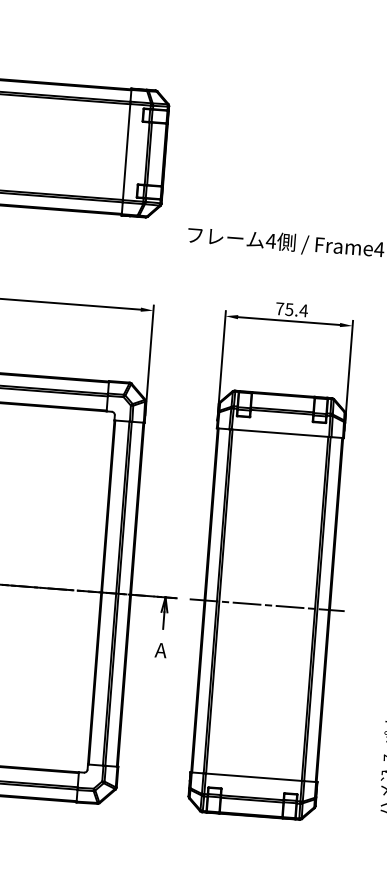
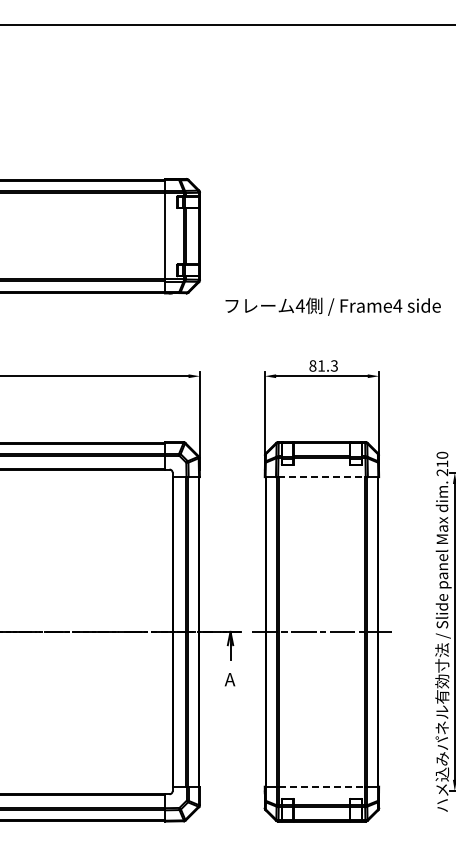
text: (291, 309) -> (323, 365), 75.4 -> 81.3
line: (279, 433) -> (321, 477), solid -> dashed
line: (254, 777) -> (322, 786), solid -> dashed

